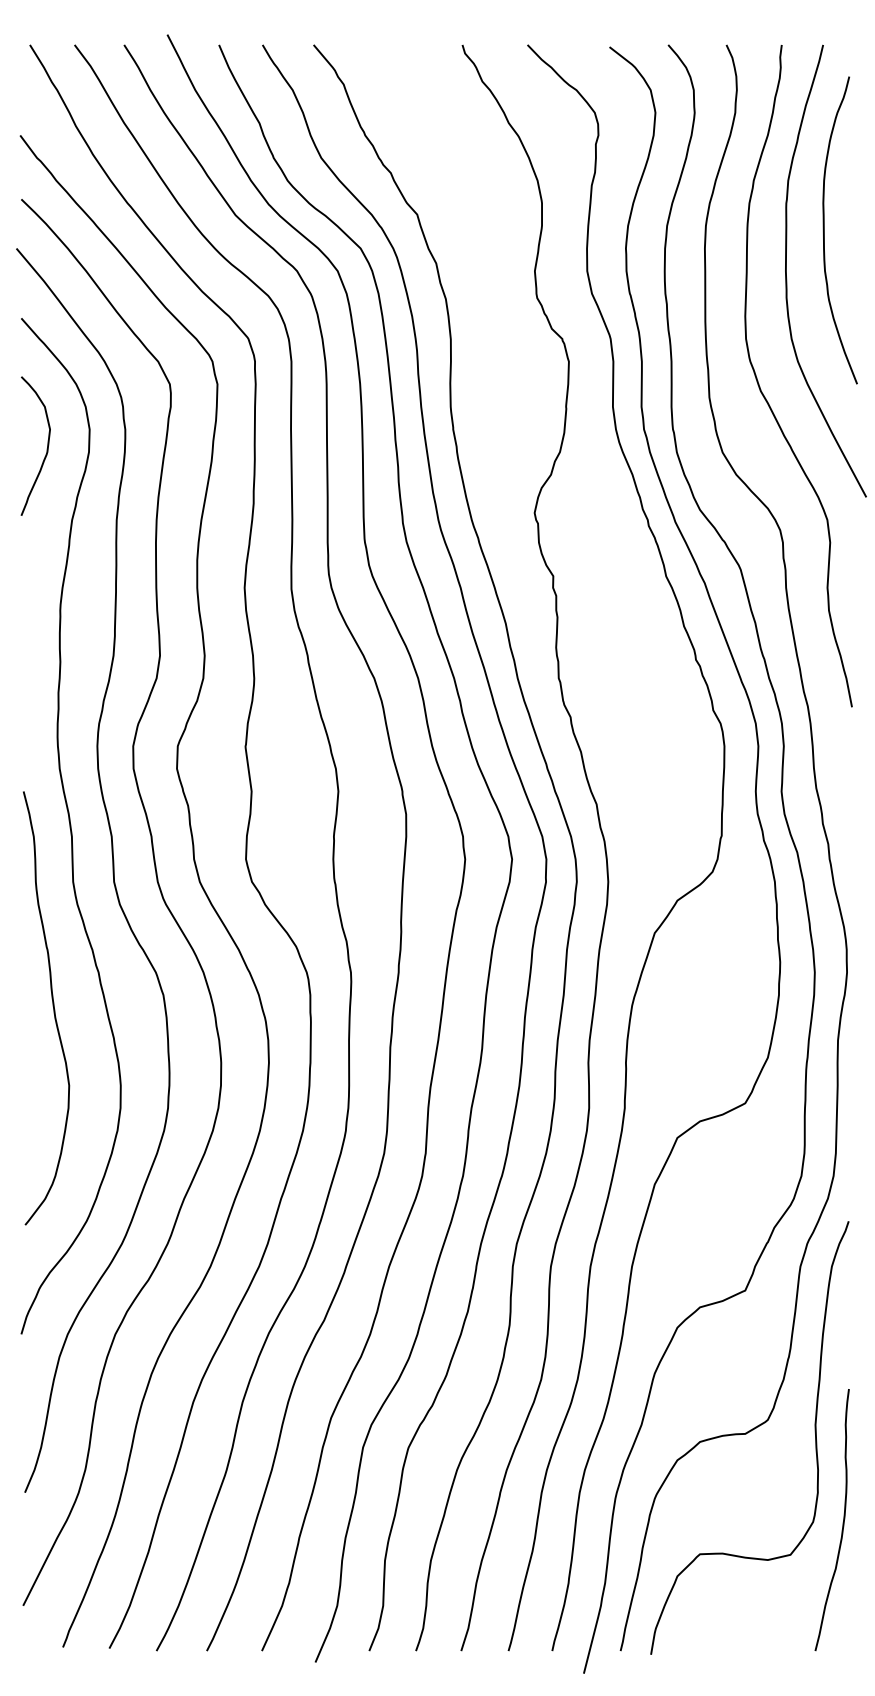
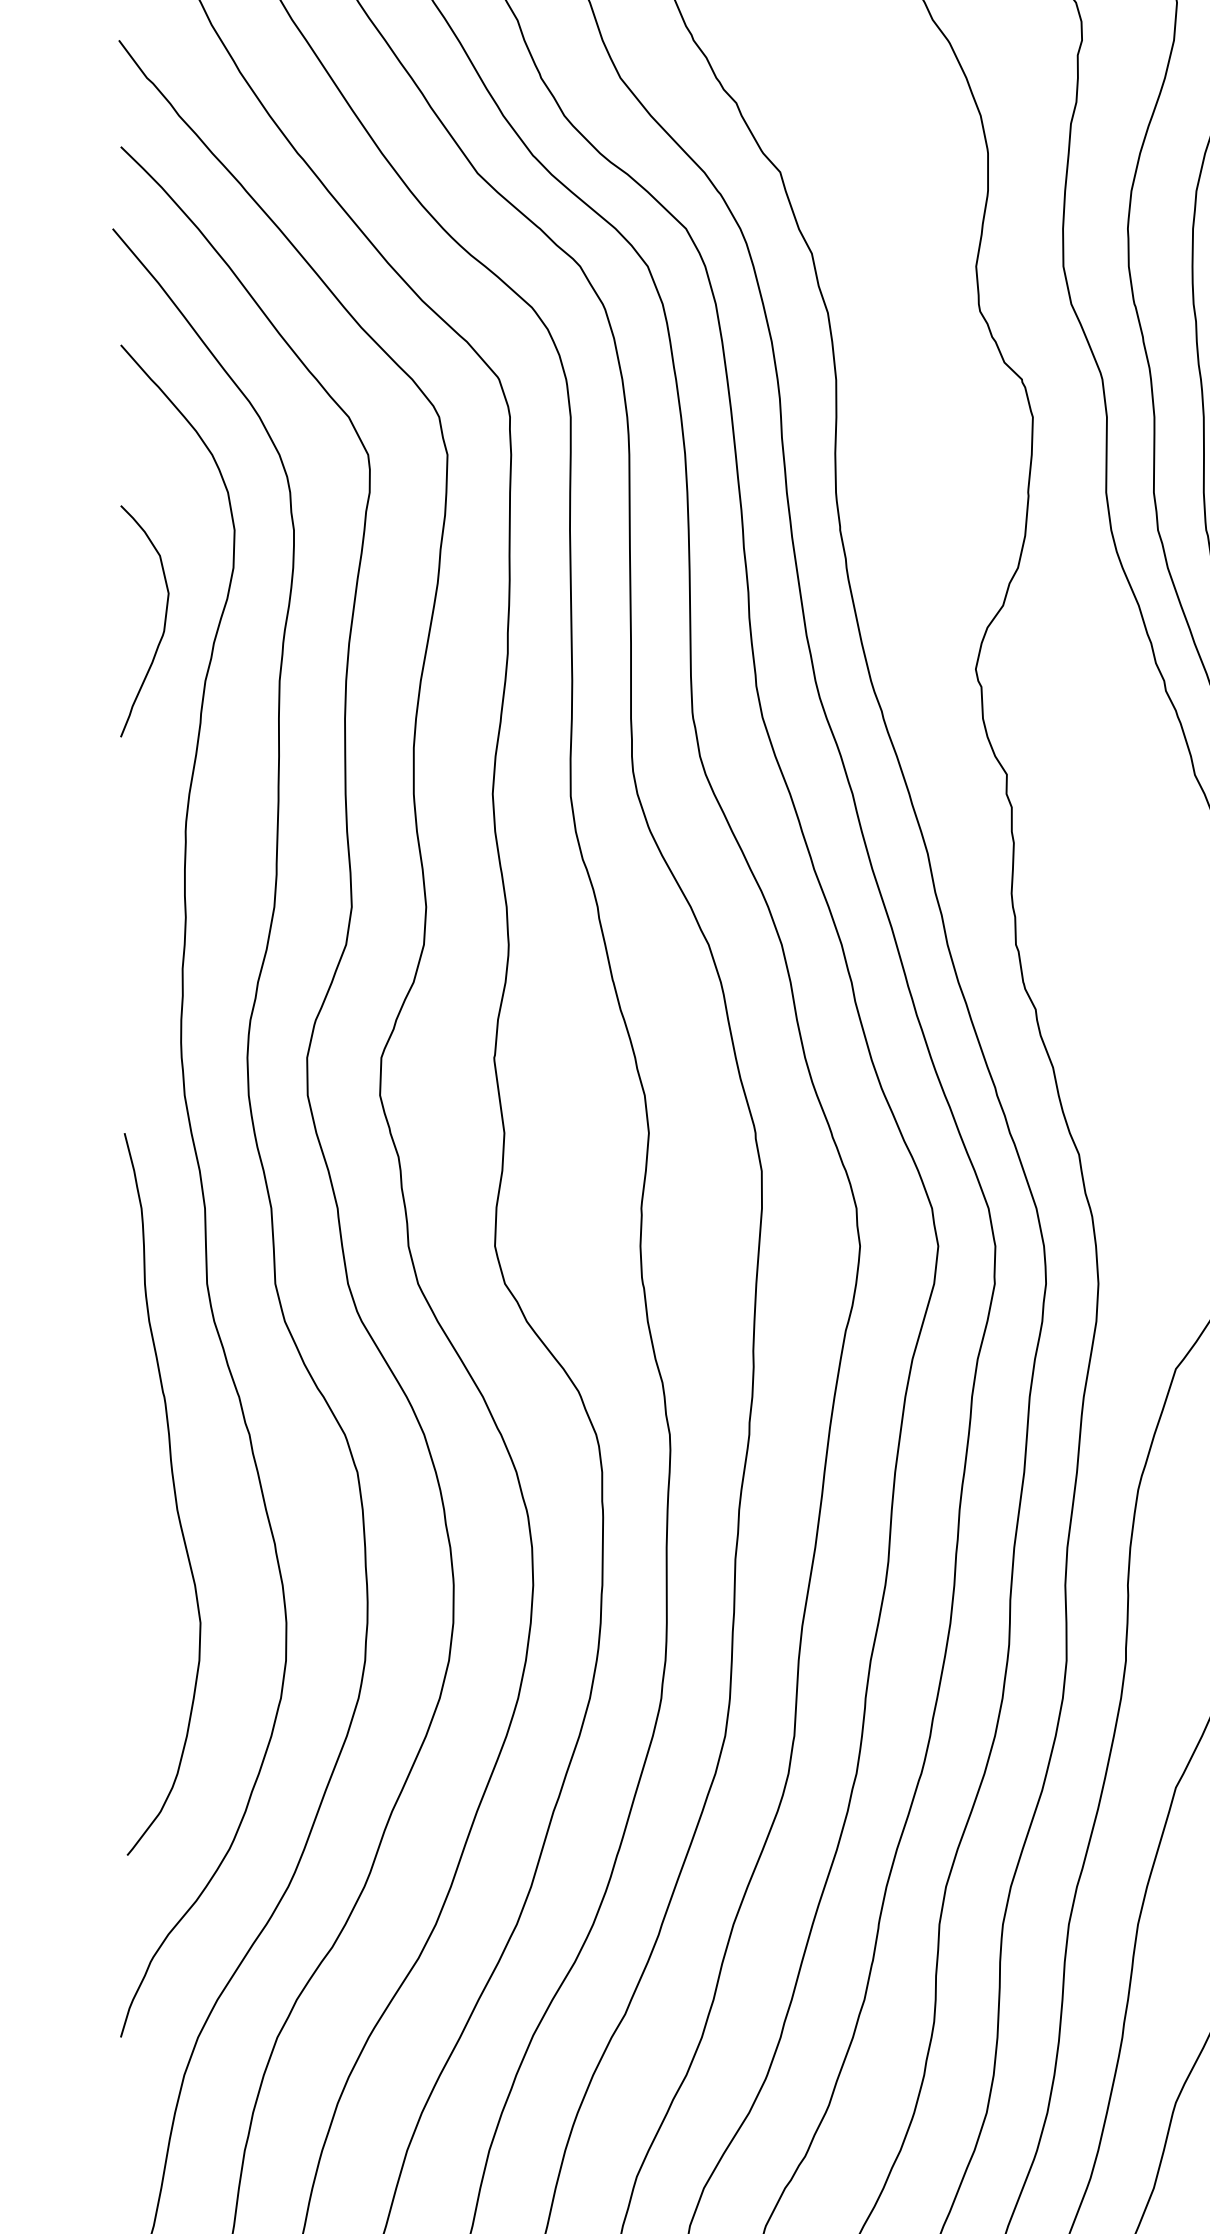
curve: (46, 448) -> (162, 625), moved

